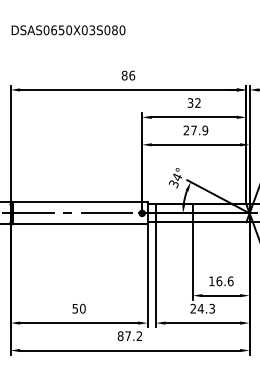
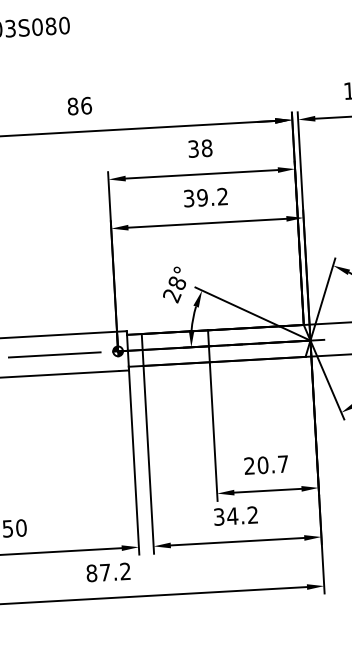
text: (197, 102) -> (206, 147), 32 -> 38
text: (195, 130) -> (205, 197), 27.9 -> 39.2
text: (175, 180) -> (174, 289), 34° -> 28°
text: (221, 281) -> (266, 465), 16.6 -> 20.7
text: (202, 308) -> (235, 515), 24.3 -> 34.2

